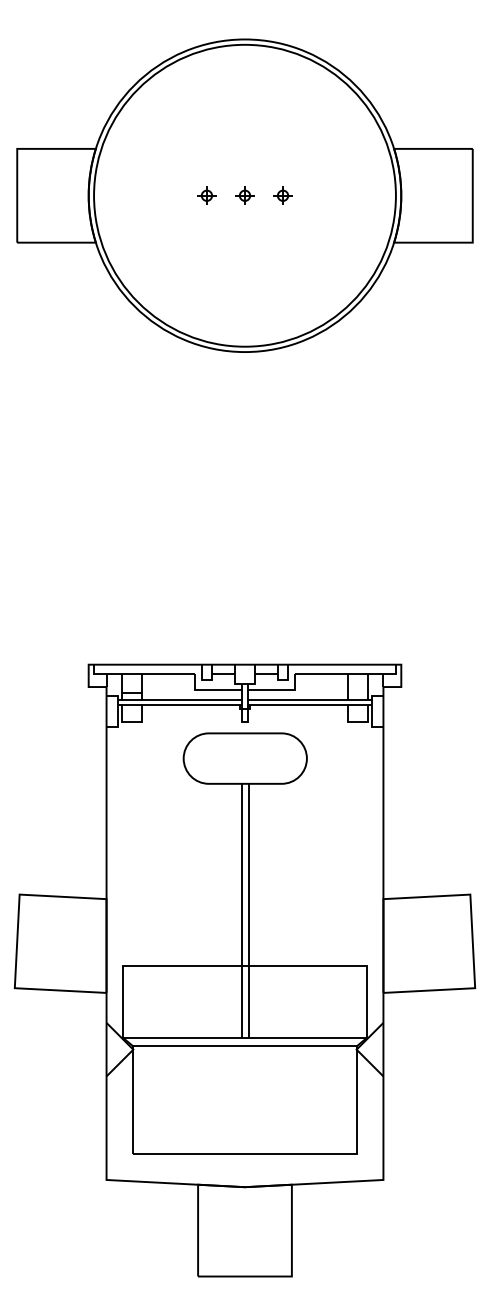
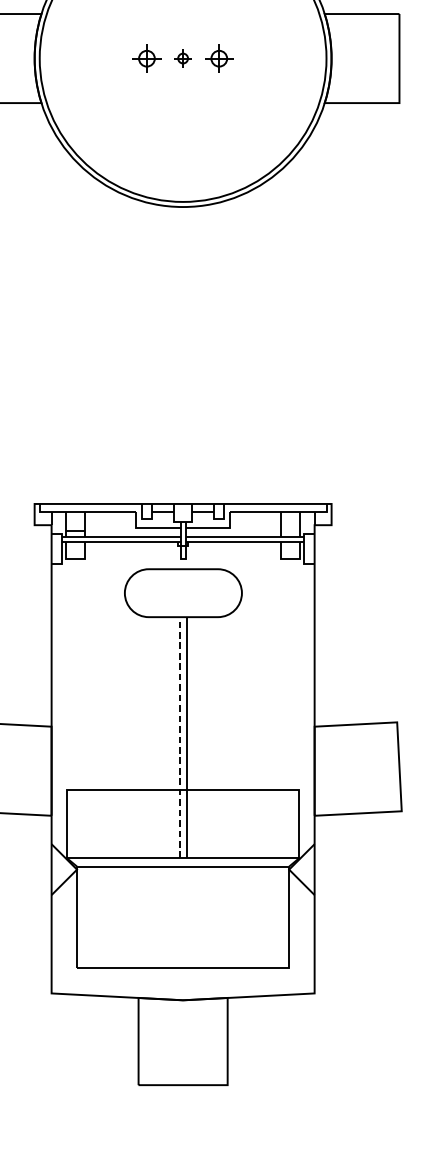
part: (206, 195) -> (146, 58), size x1.6
part: (282, 195) -> (218, 58), size x1.6
line: (242, 910) -> (180, 737), solid -> dashed

